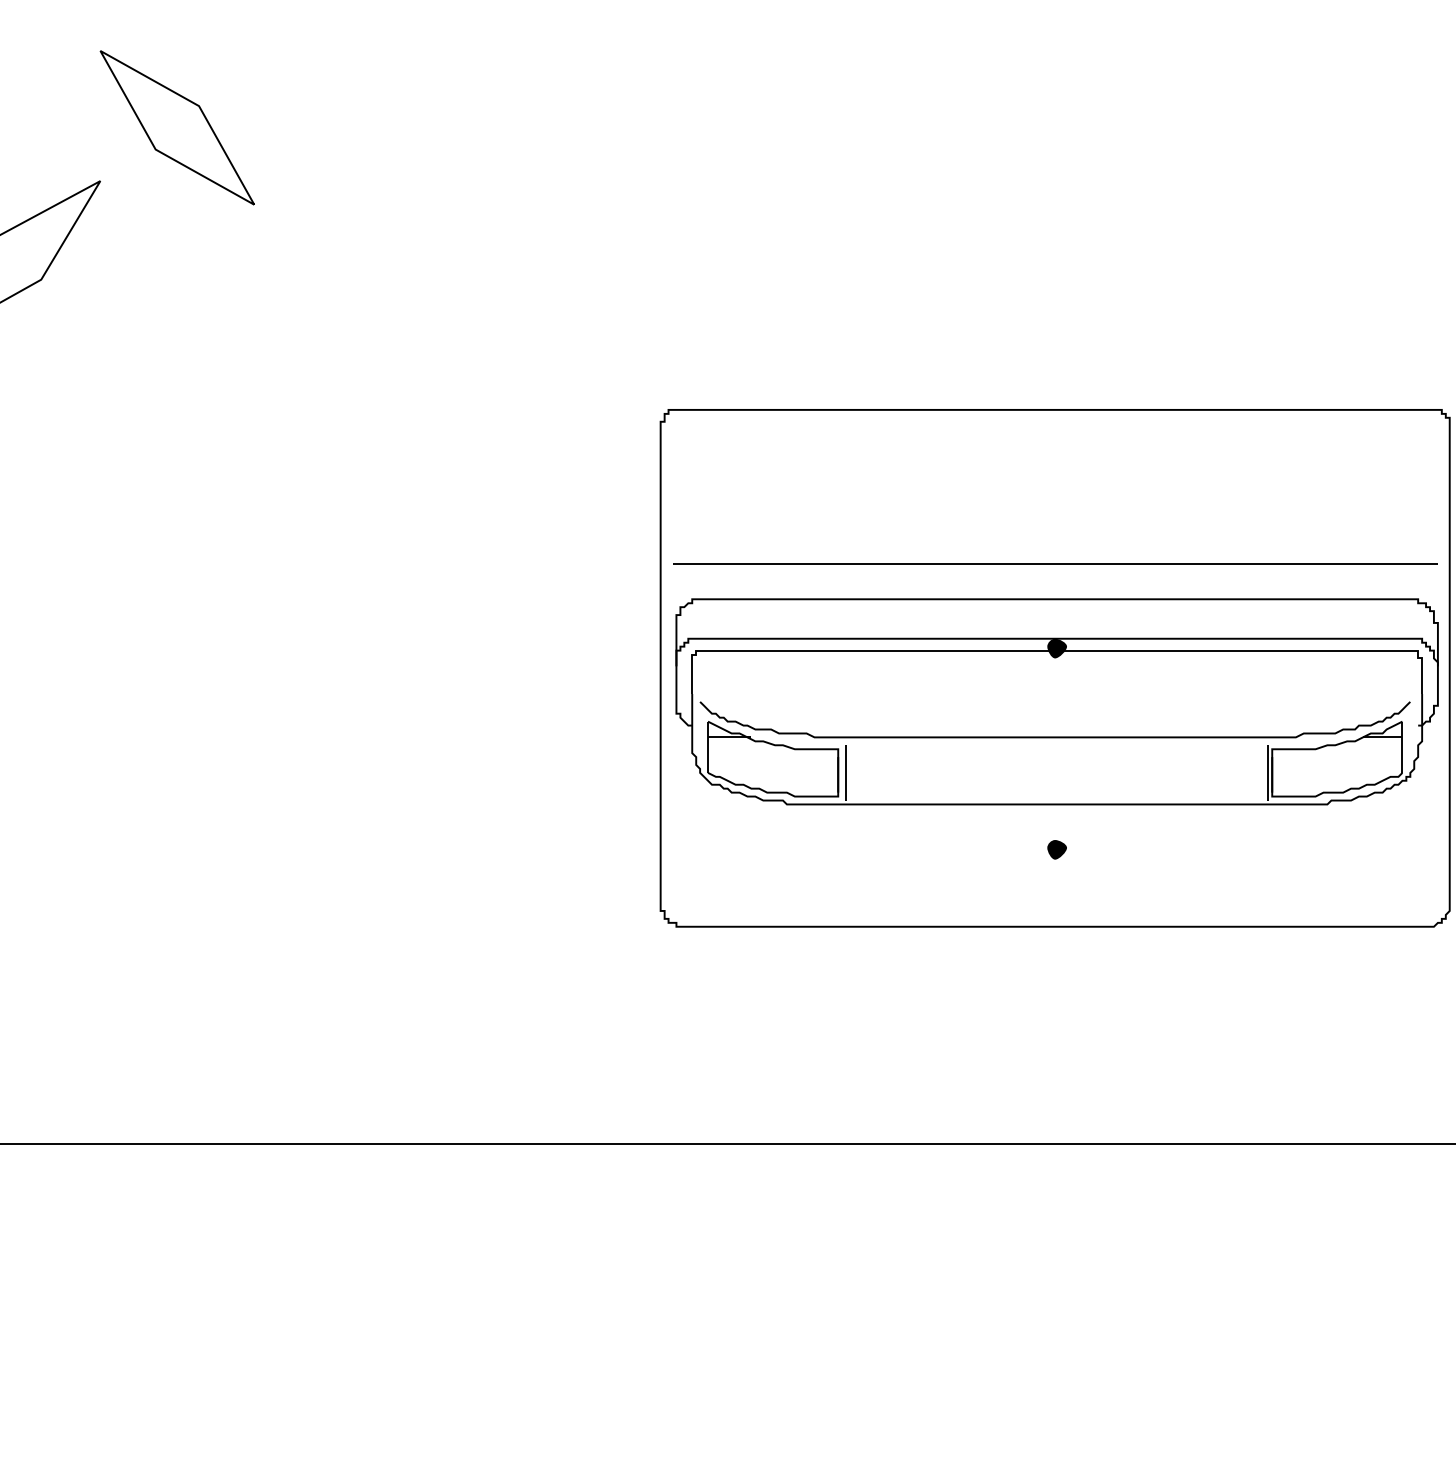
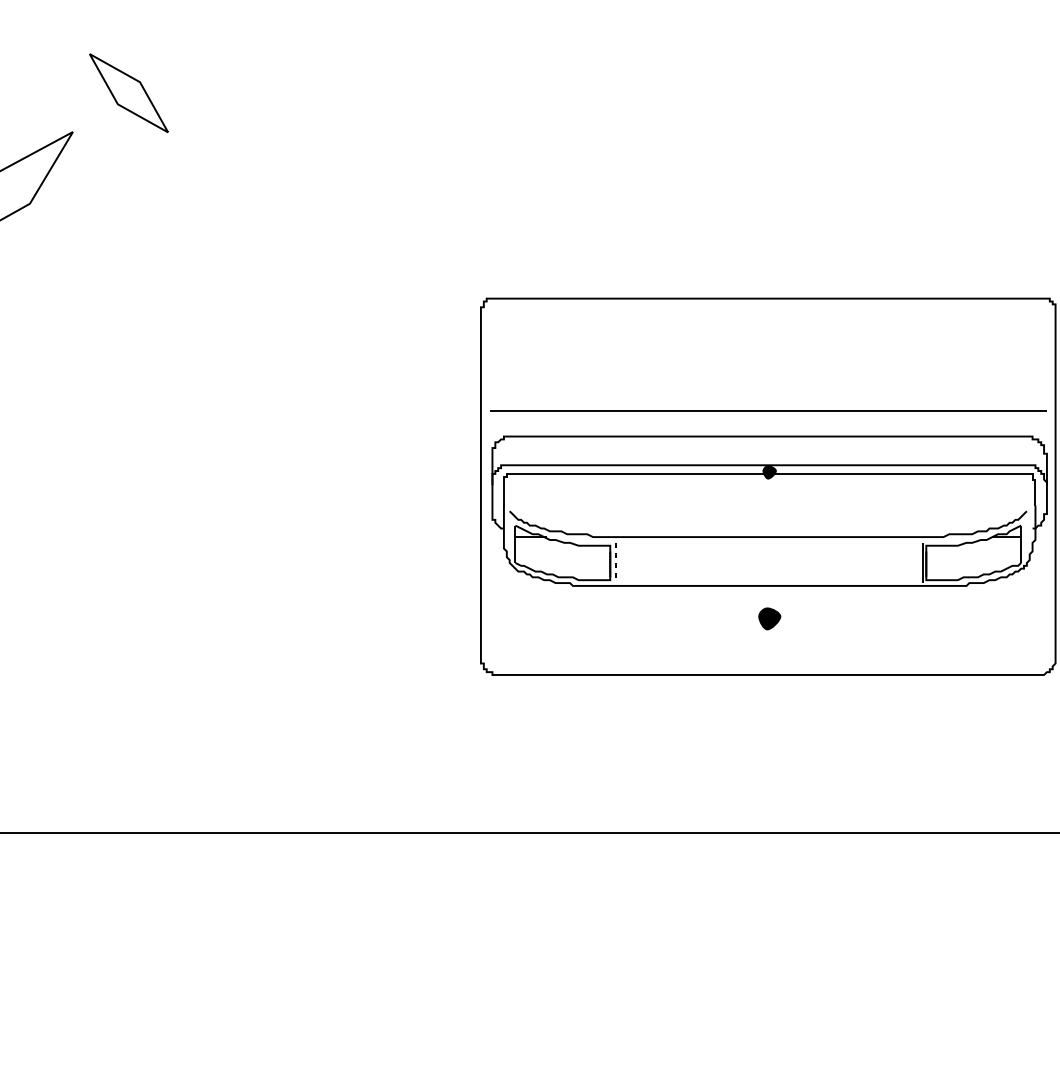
part: (176, 127) -> (128, 92), size x0.7
line: (846, 772) -> (616, 562), solid -> dashed
part: (1056, 849) -> (769, 618), size x1.6

